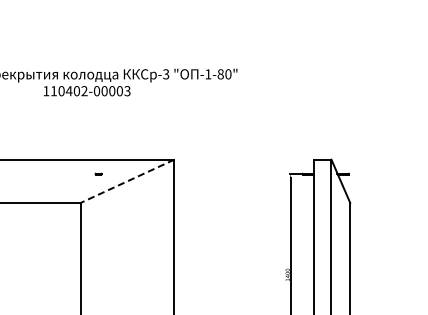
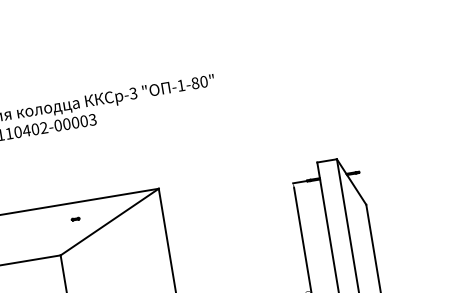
line: (127, 181) -> (109, 222), dashed -> solid

